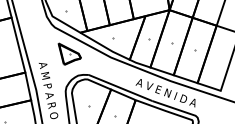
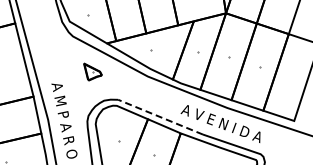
part: (69, 53) -> (92, 71), size x0.6
line: (120, 88) -> (160, 117), solid -> dashed

